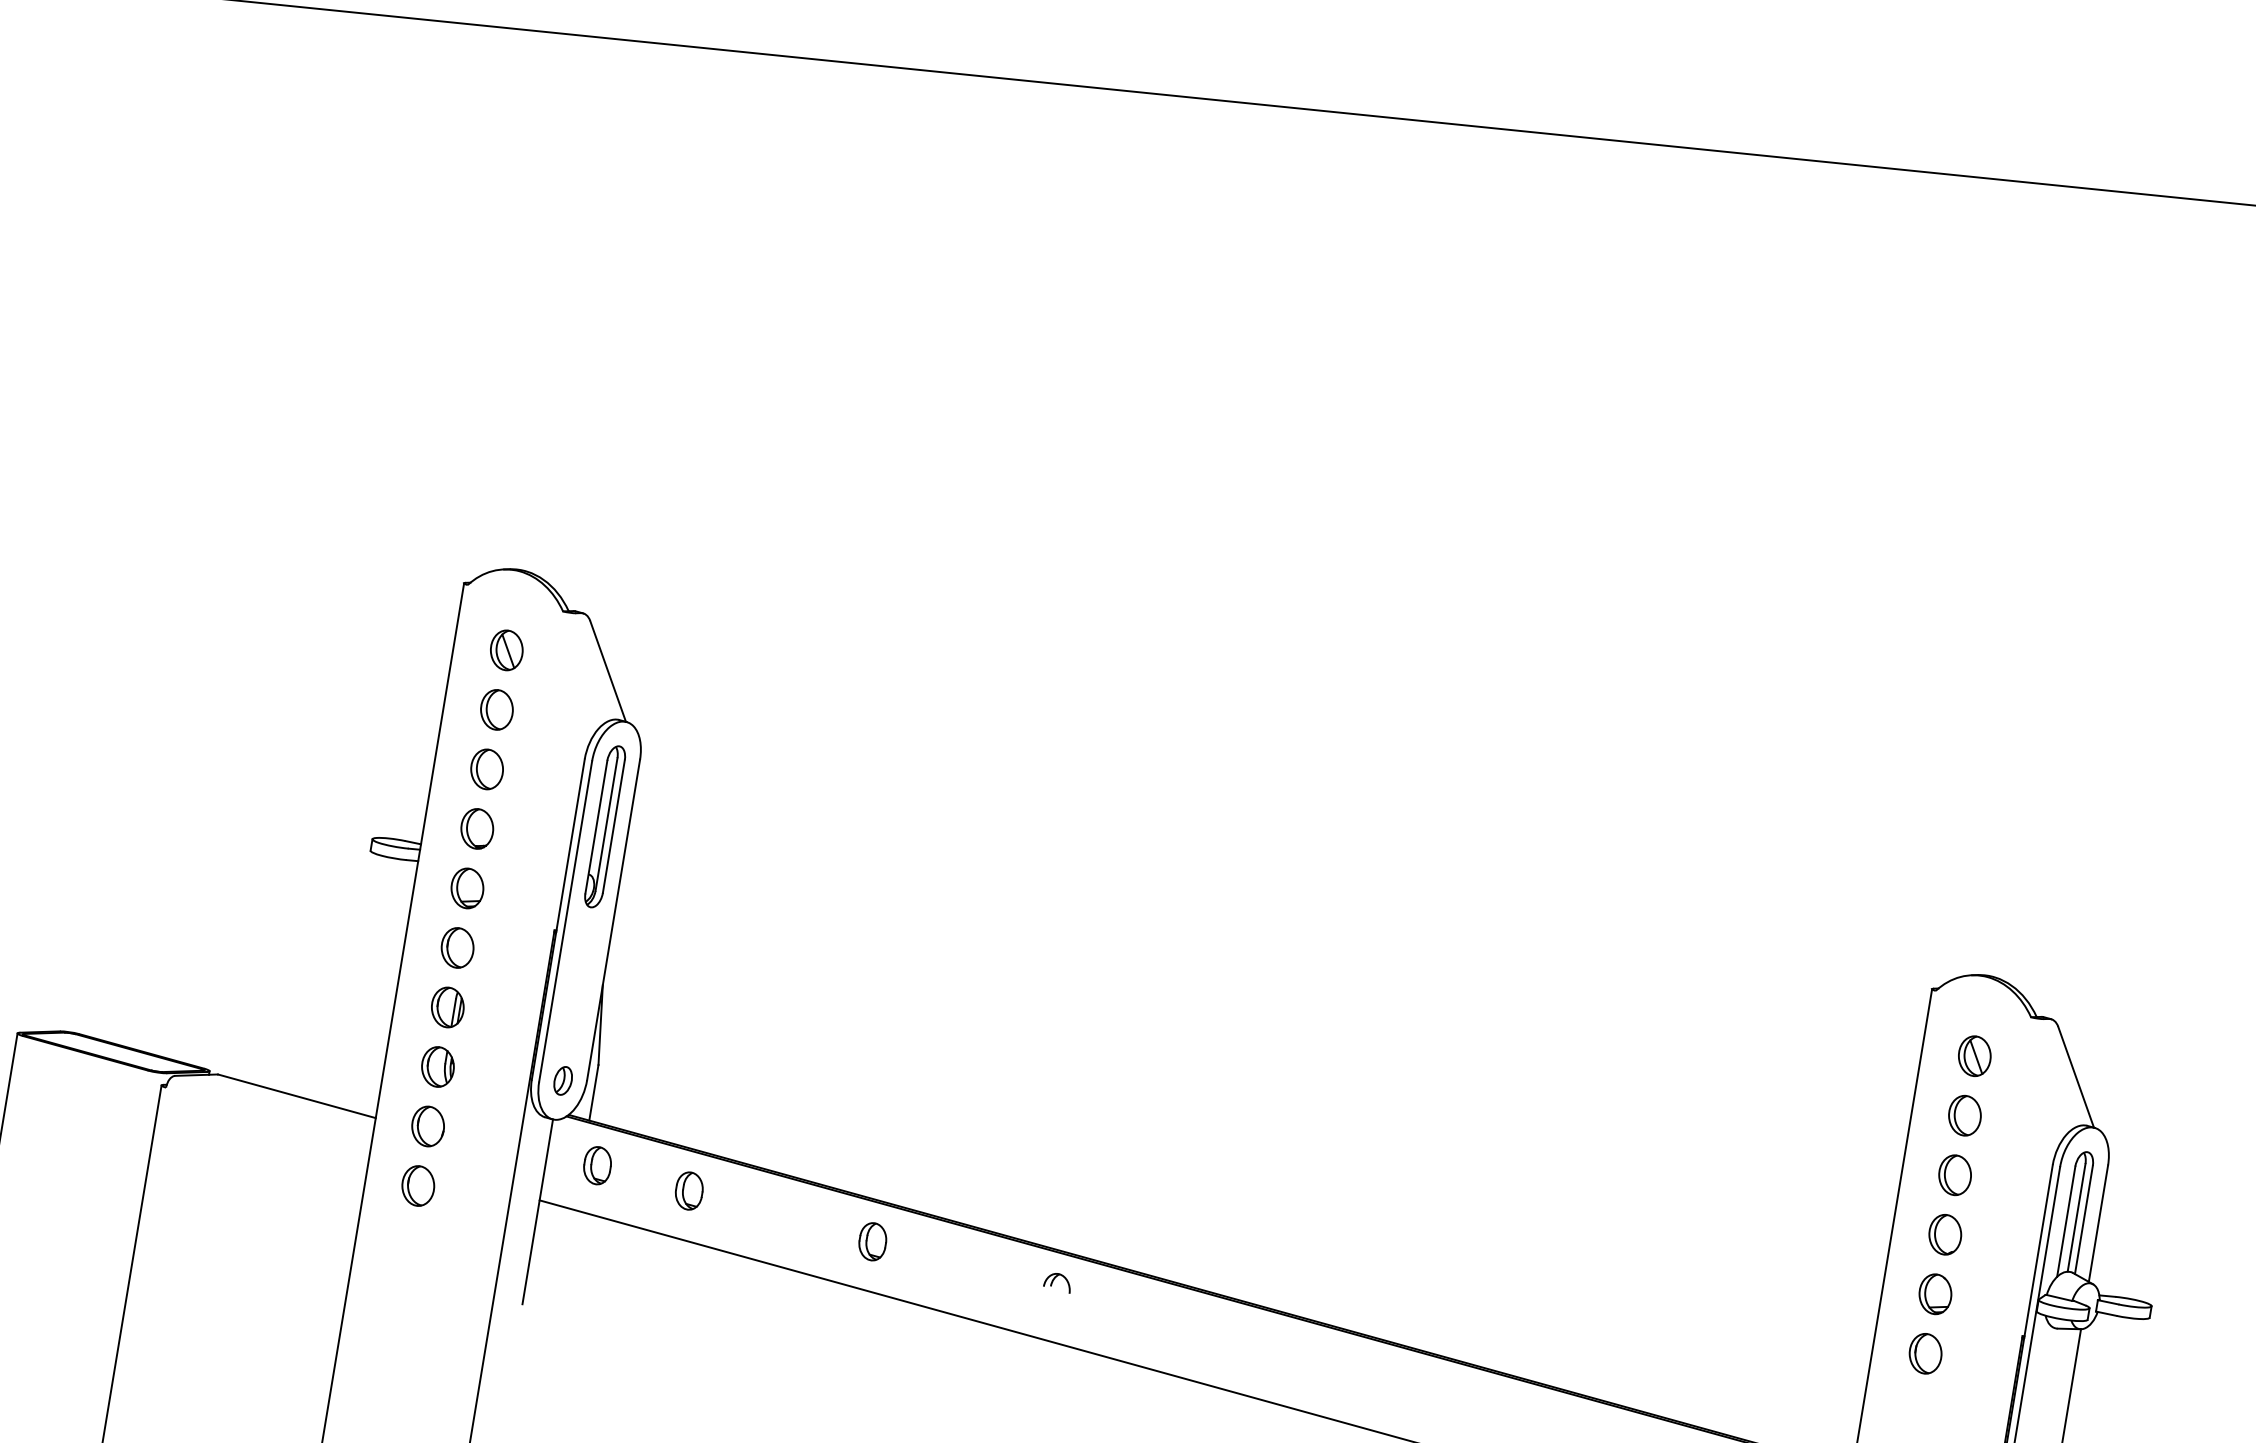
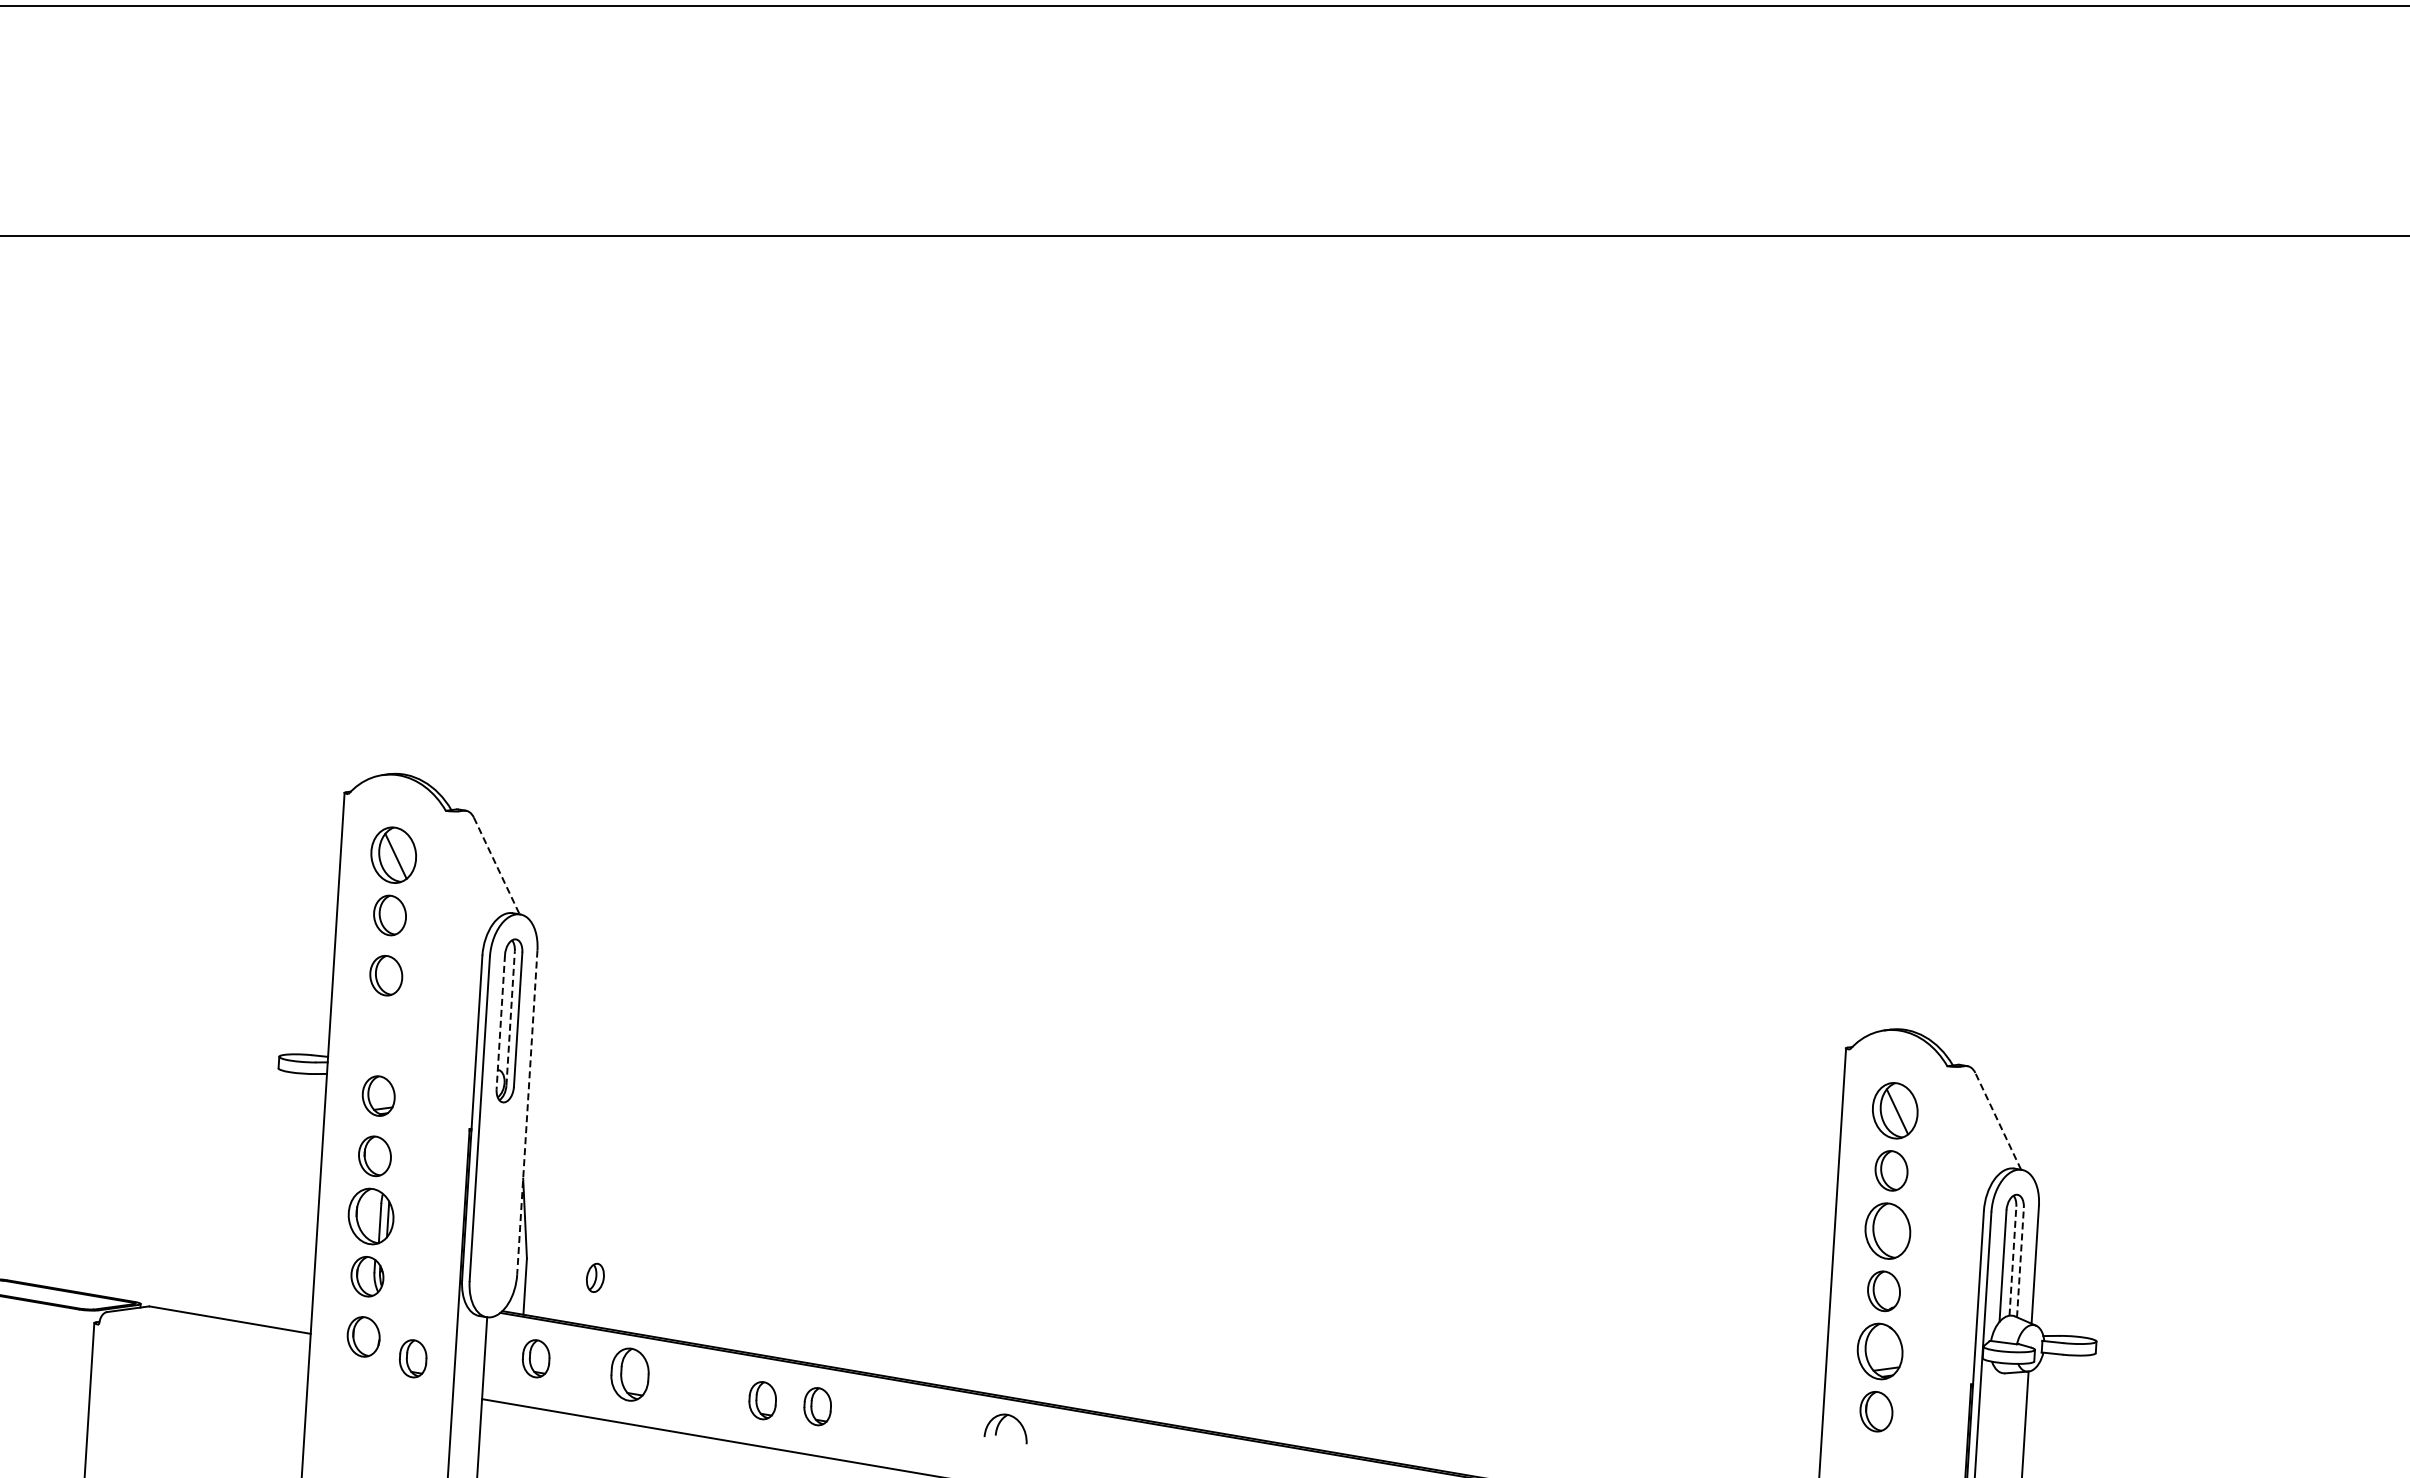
part: (506, 650) -> (393, 855), size x1.4
line: (607, 670) -> (496, 865), solid -> dashed
line: (606, 823) -> (510, 1017), solid -> dashed
line: (596, 827) -> (500, 1022), solid -> dashed
part: (477, 828) -> (382, 1035), removed
line: (613, 920) -> (527, 1113), solid -> dashed
part: (448, 1007) -> (371, 1216), size x1.4
part: (1974, 1056) -> (1895, 1110), size x1.4
line: (2076, 1077) -> (1998, 1121), solid -> dashed
part: (562, 1080) -> (594, 1277), moved
part: (474, 1152) -> (412, 1358), added
part: (1954, 1174) -> (1887, 1230), size x1.4
part: (417, 1185) -> (359, 1396), removed
part: (688, 1190) -> (629, 1374), size x1.4
line: (2076, 1218) -> (2012, 1261), solid -> dashed
line: (2083, 1219) -> (2020, 1262), solid -> dashed
part: (818, 1230) -> (762, 1400), added
part: (1057, 1282) -> (1005, 1428), size x1.6
part: (1935, 1294) -> (1880, 1351), size x1.4

